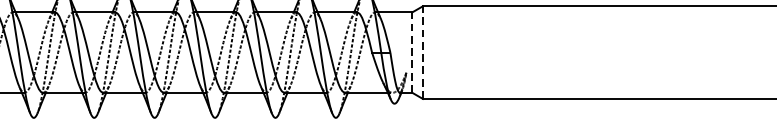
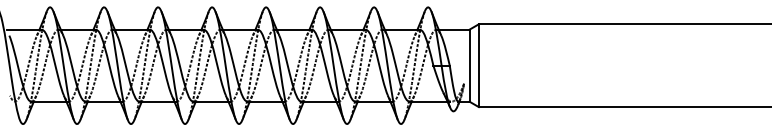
line: (412, 52) -> (469, 65), dashed -> solid
line: (422, 52) -> (478, 65), dashed -> solid

